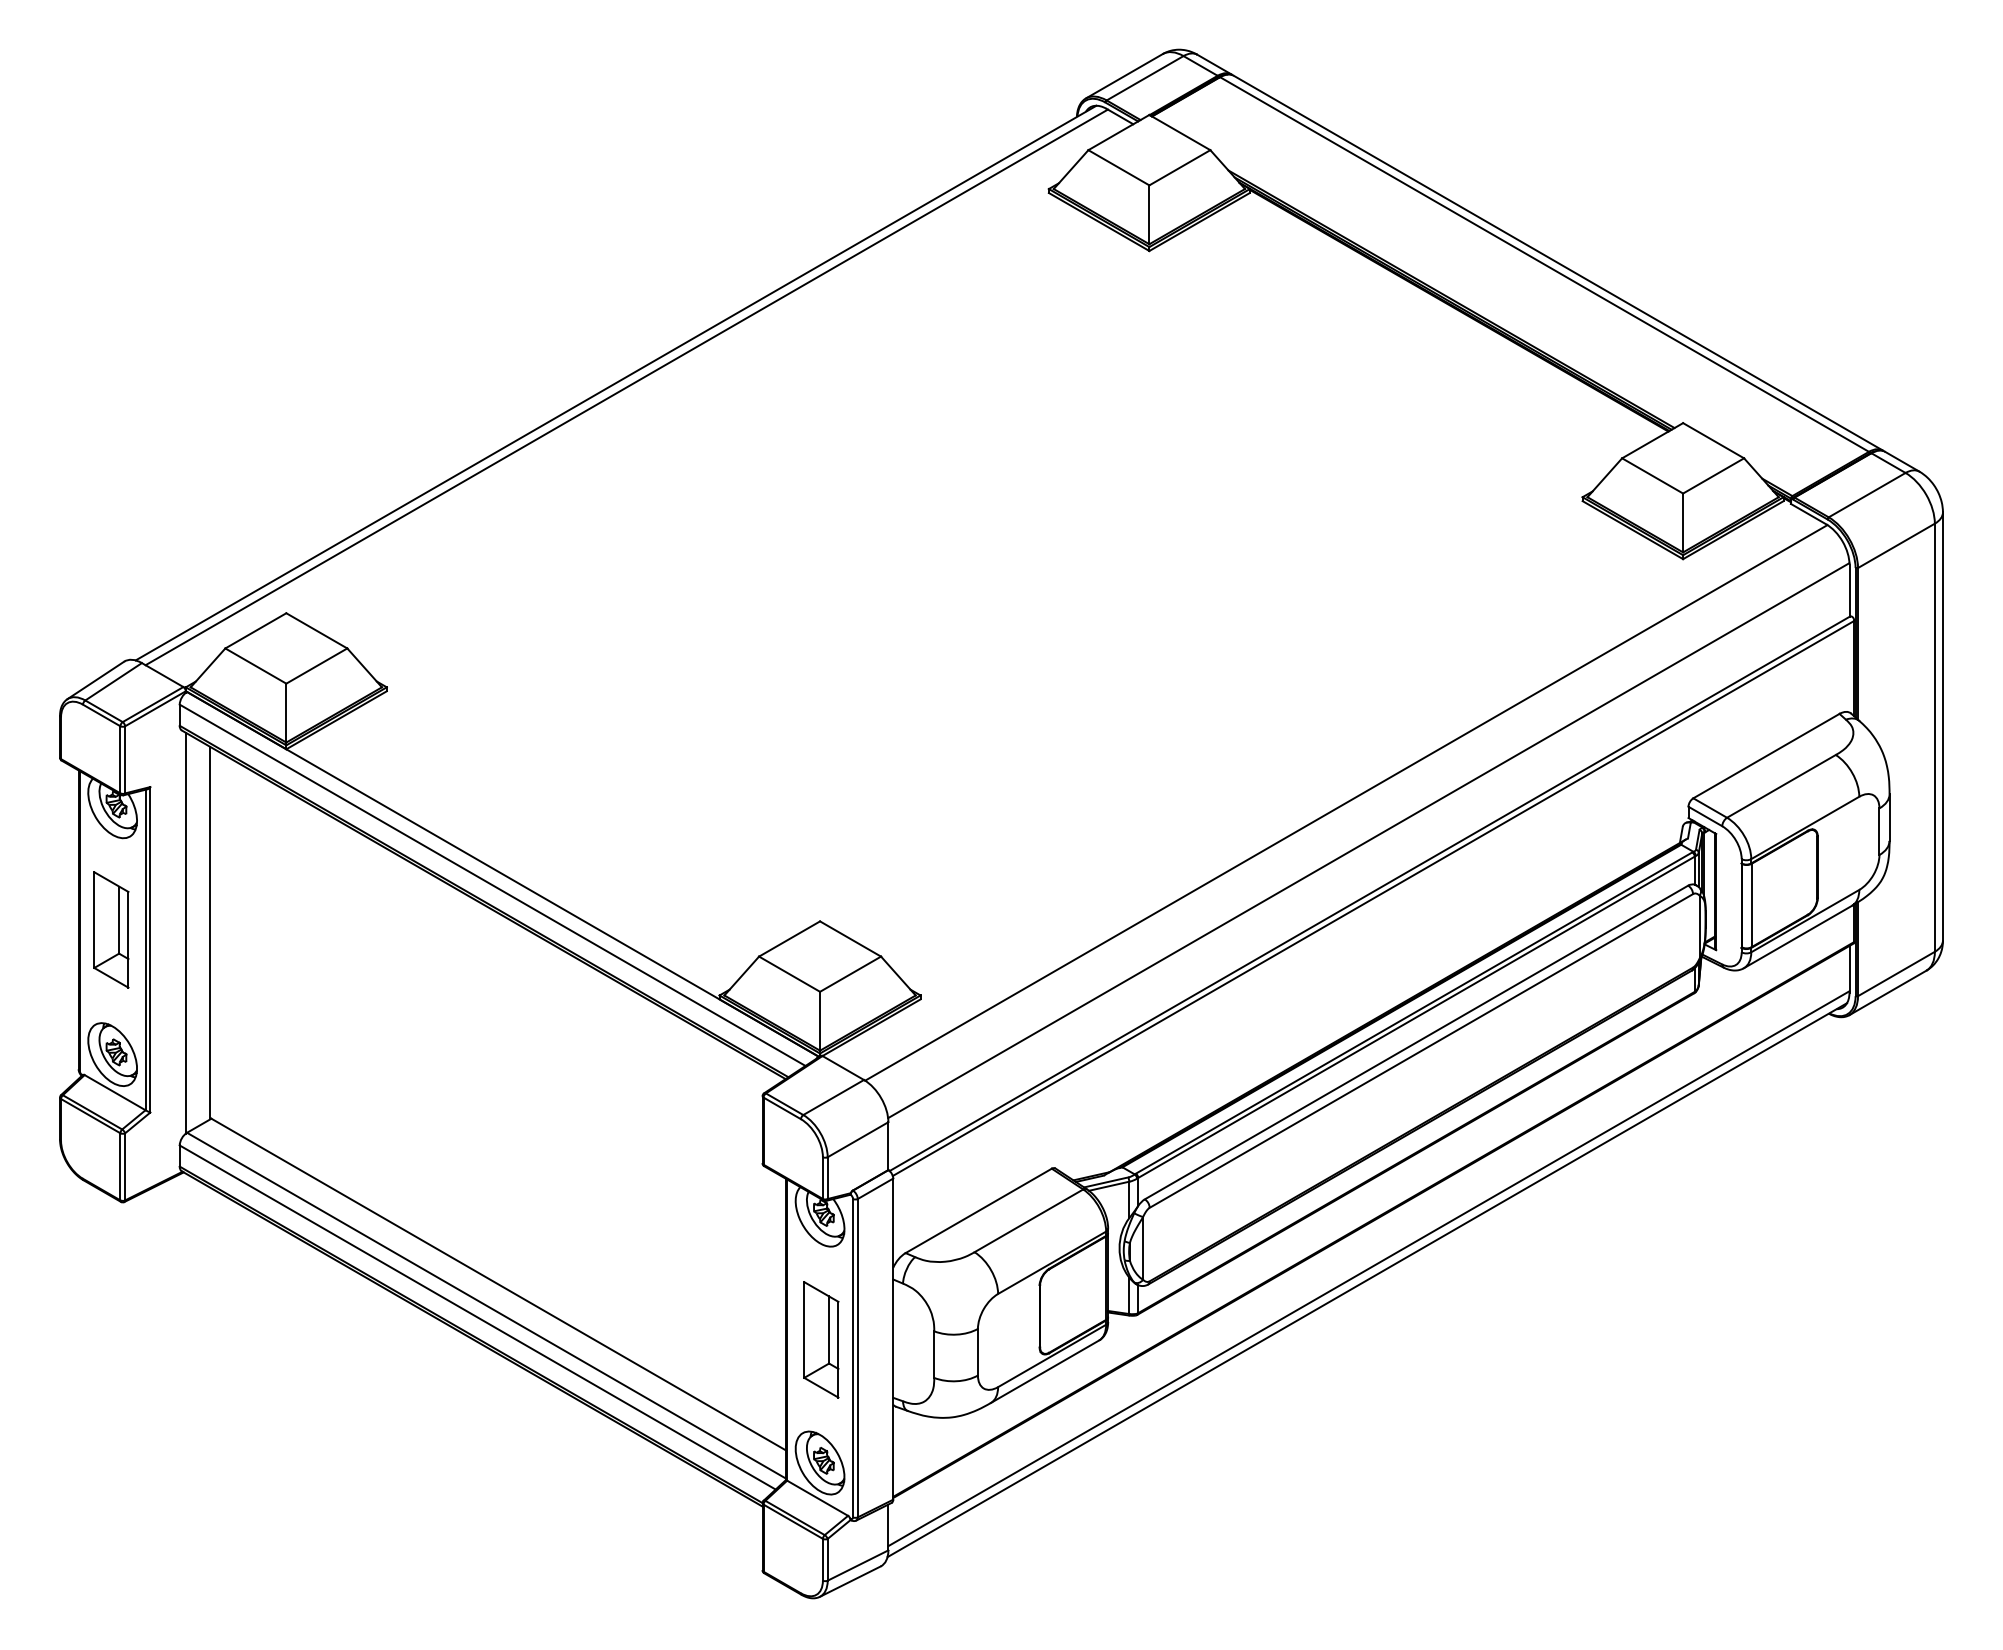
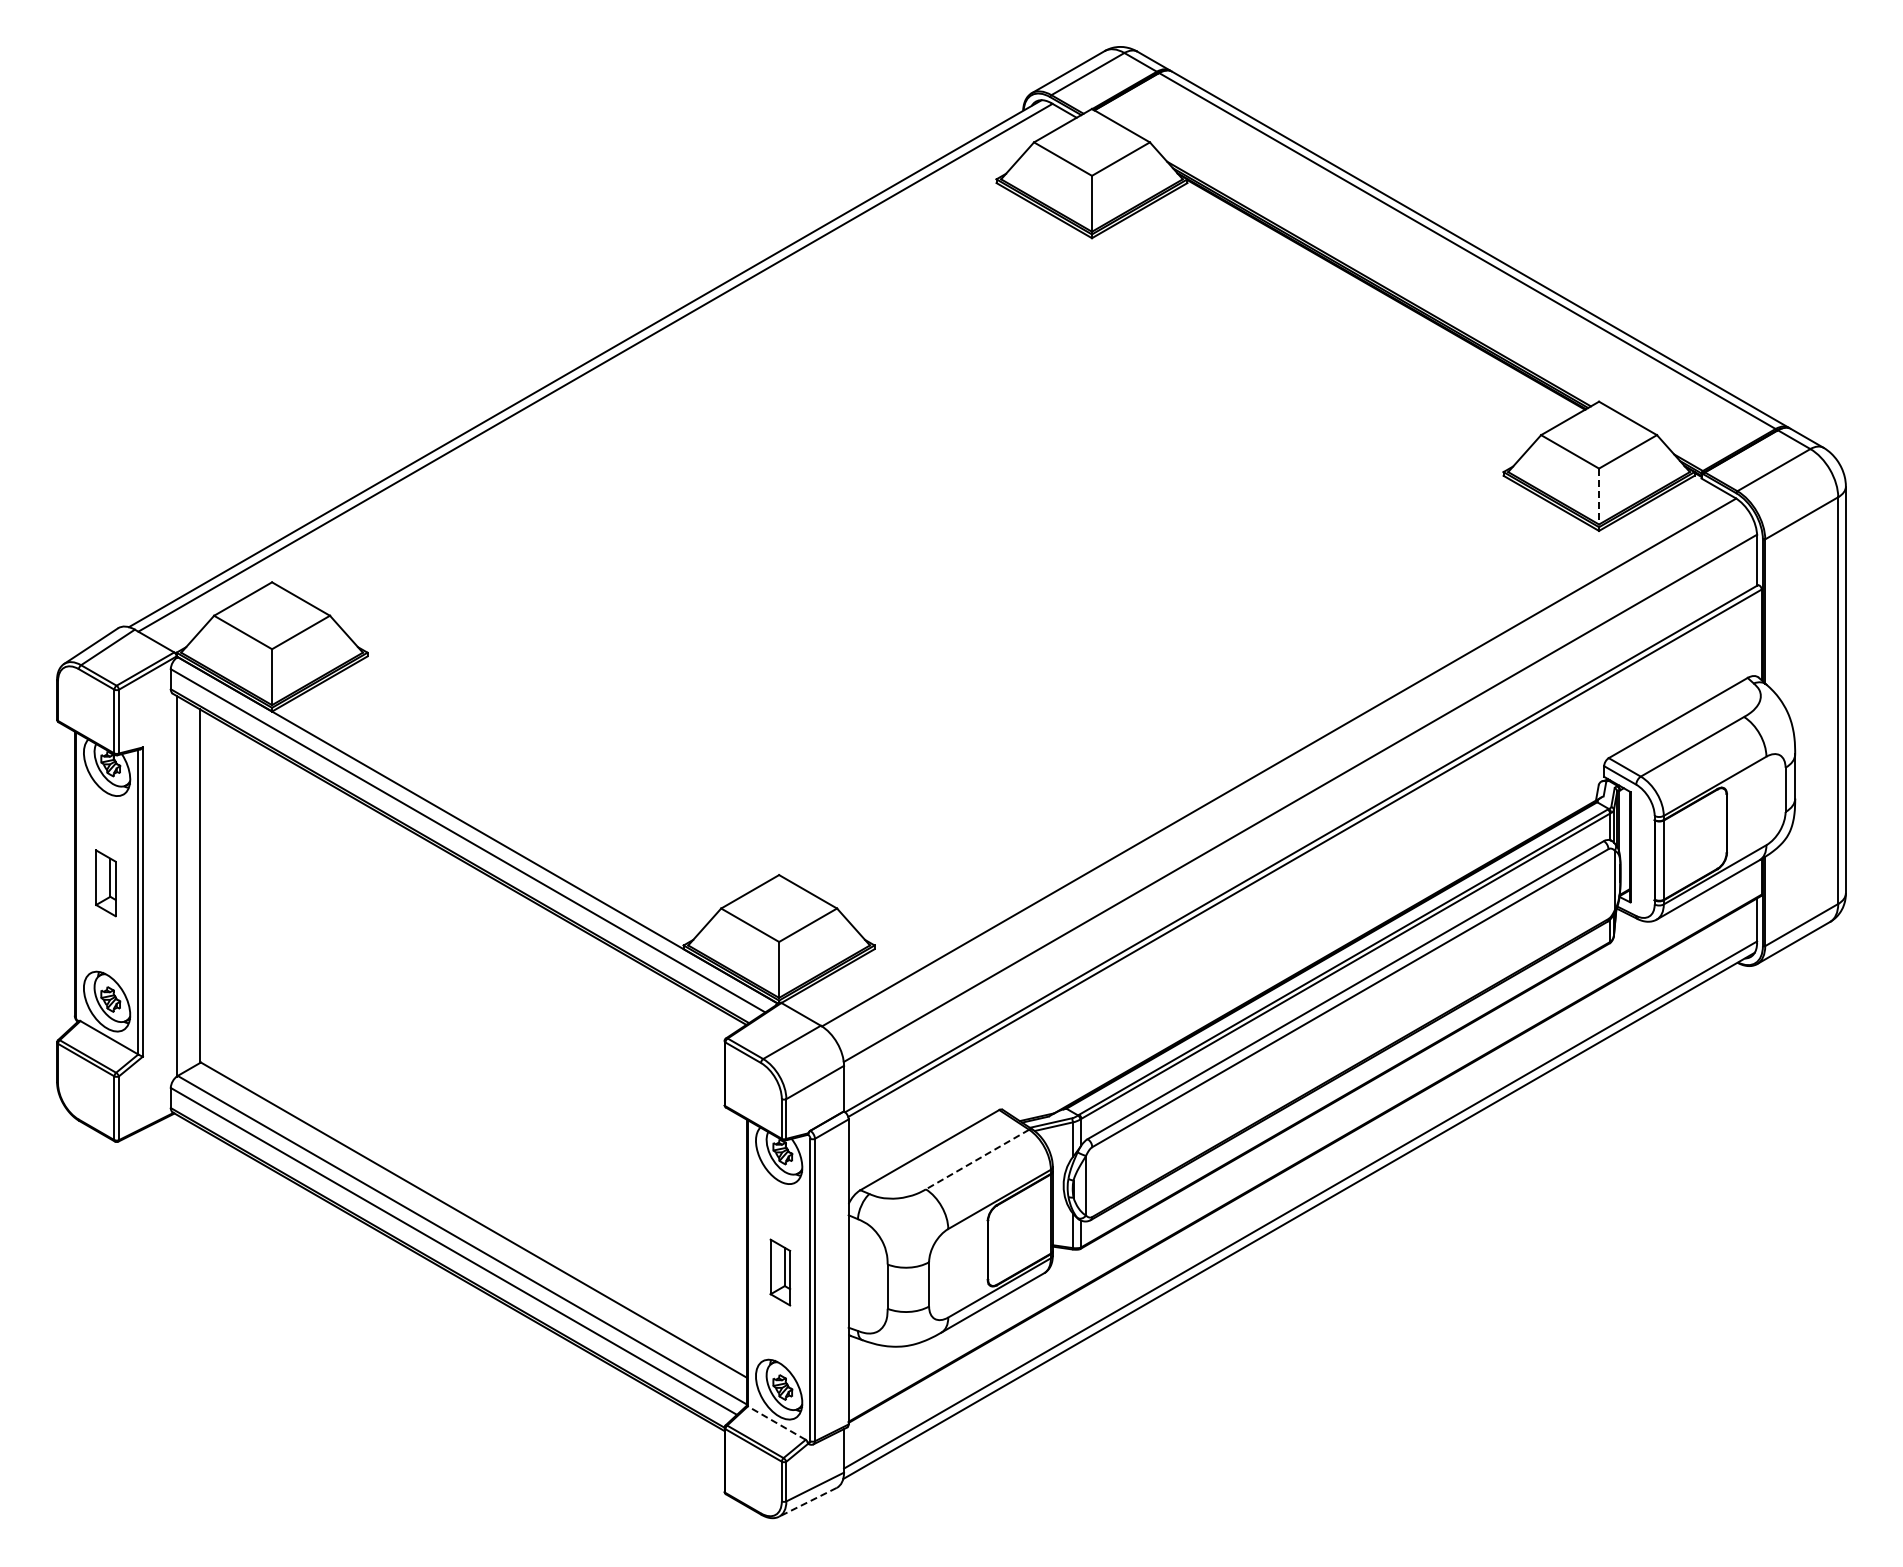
line: (1683, 522) -> (1599, 496), solid -> dashed
part: (111, 930) -> (105, 883), size x0.6
line: (1028, 1220) -> (977, 1159), solid -> dashed
part: (821, 1339) -> (780, 1272), size x0.6
line: (817, 1497) -> (776, 1422), solid -> dashed
line: (849, 1581) -> (807, 1502), solid -> dashed

